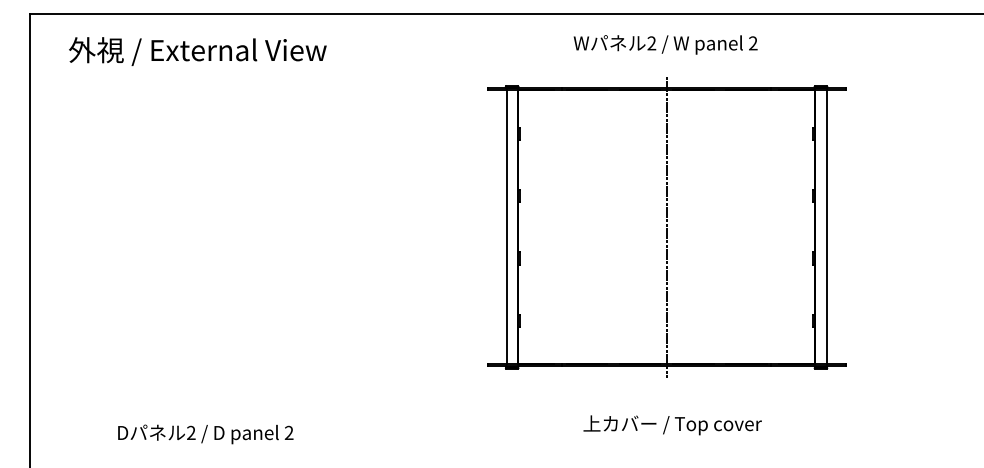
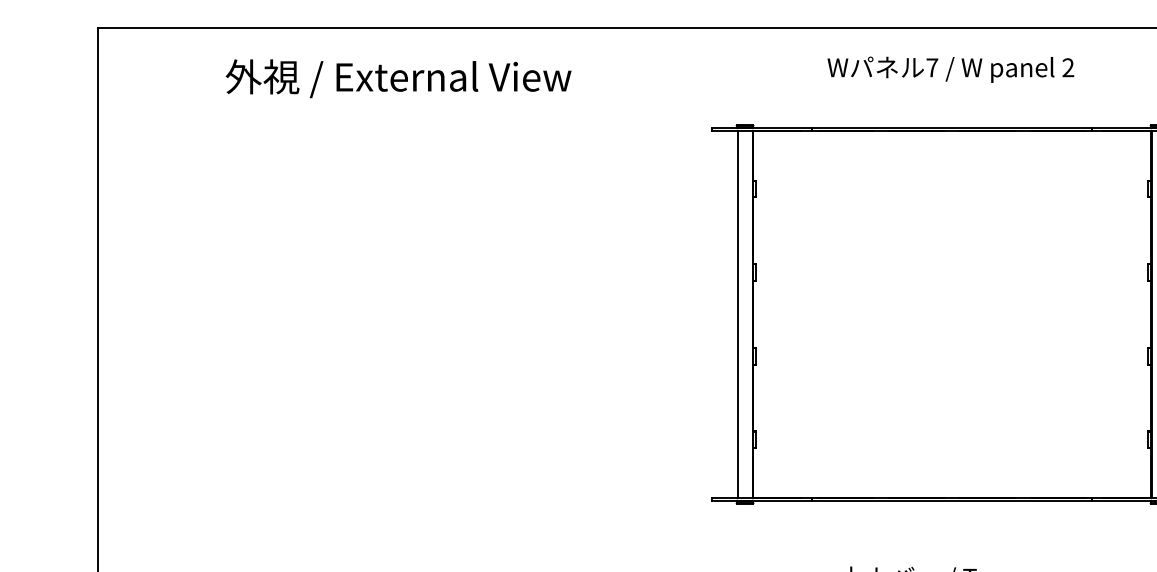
text: (651, 43) -> (931, 67), 2 -> 7
text: (197, 51) -> (398, 78), moved
line: (666, 226) -> (951, 313), removed

